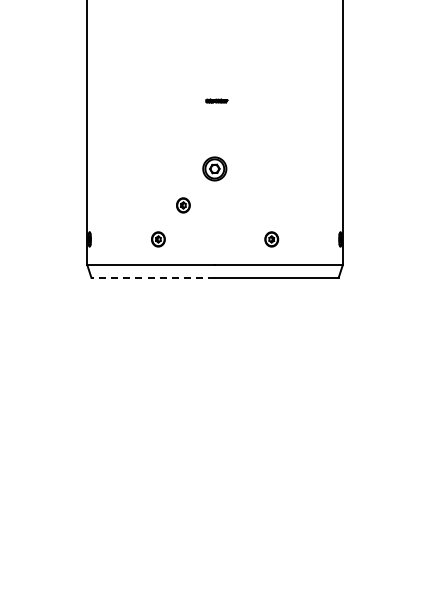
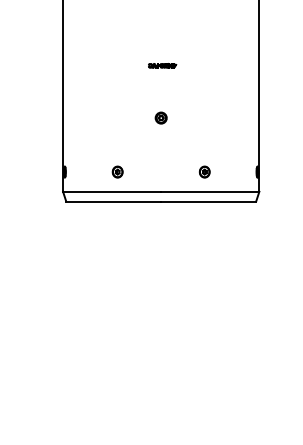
part: (216, 100) -> (162, 65), size x1.67
part: (215, 169) -> (161, 118), size x0.62
part: (183, 205) -> (136, 146), removed
line: (153, 277) -> (113, 201), dashed -> solid

